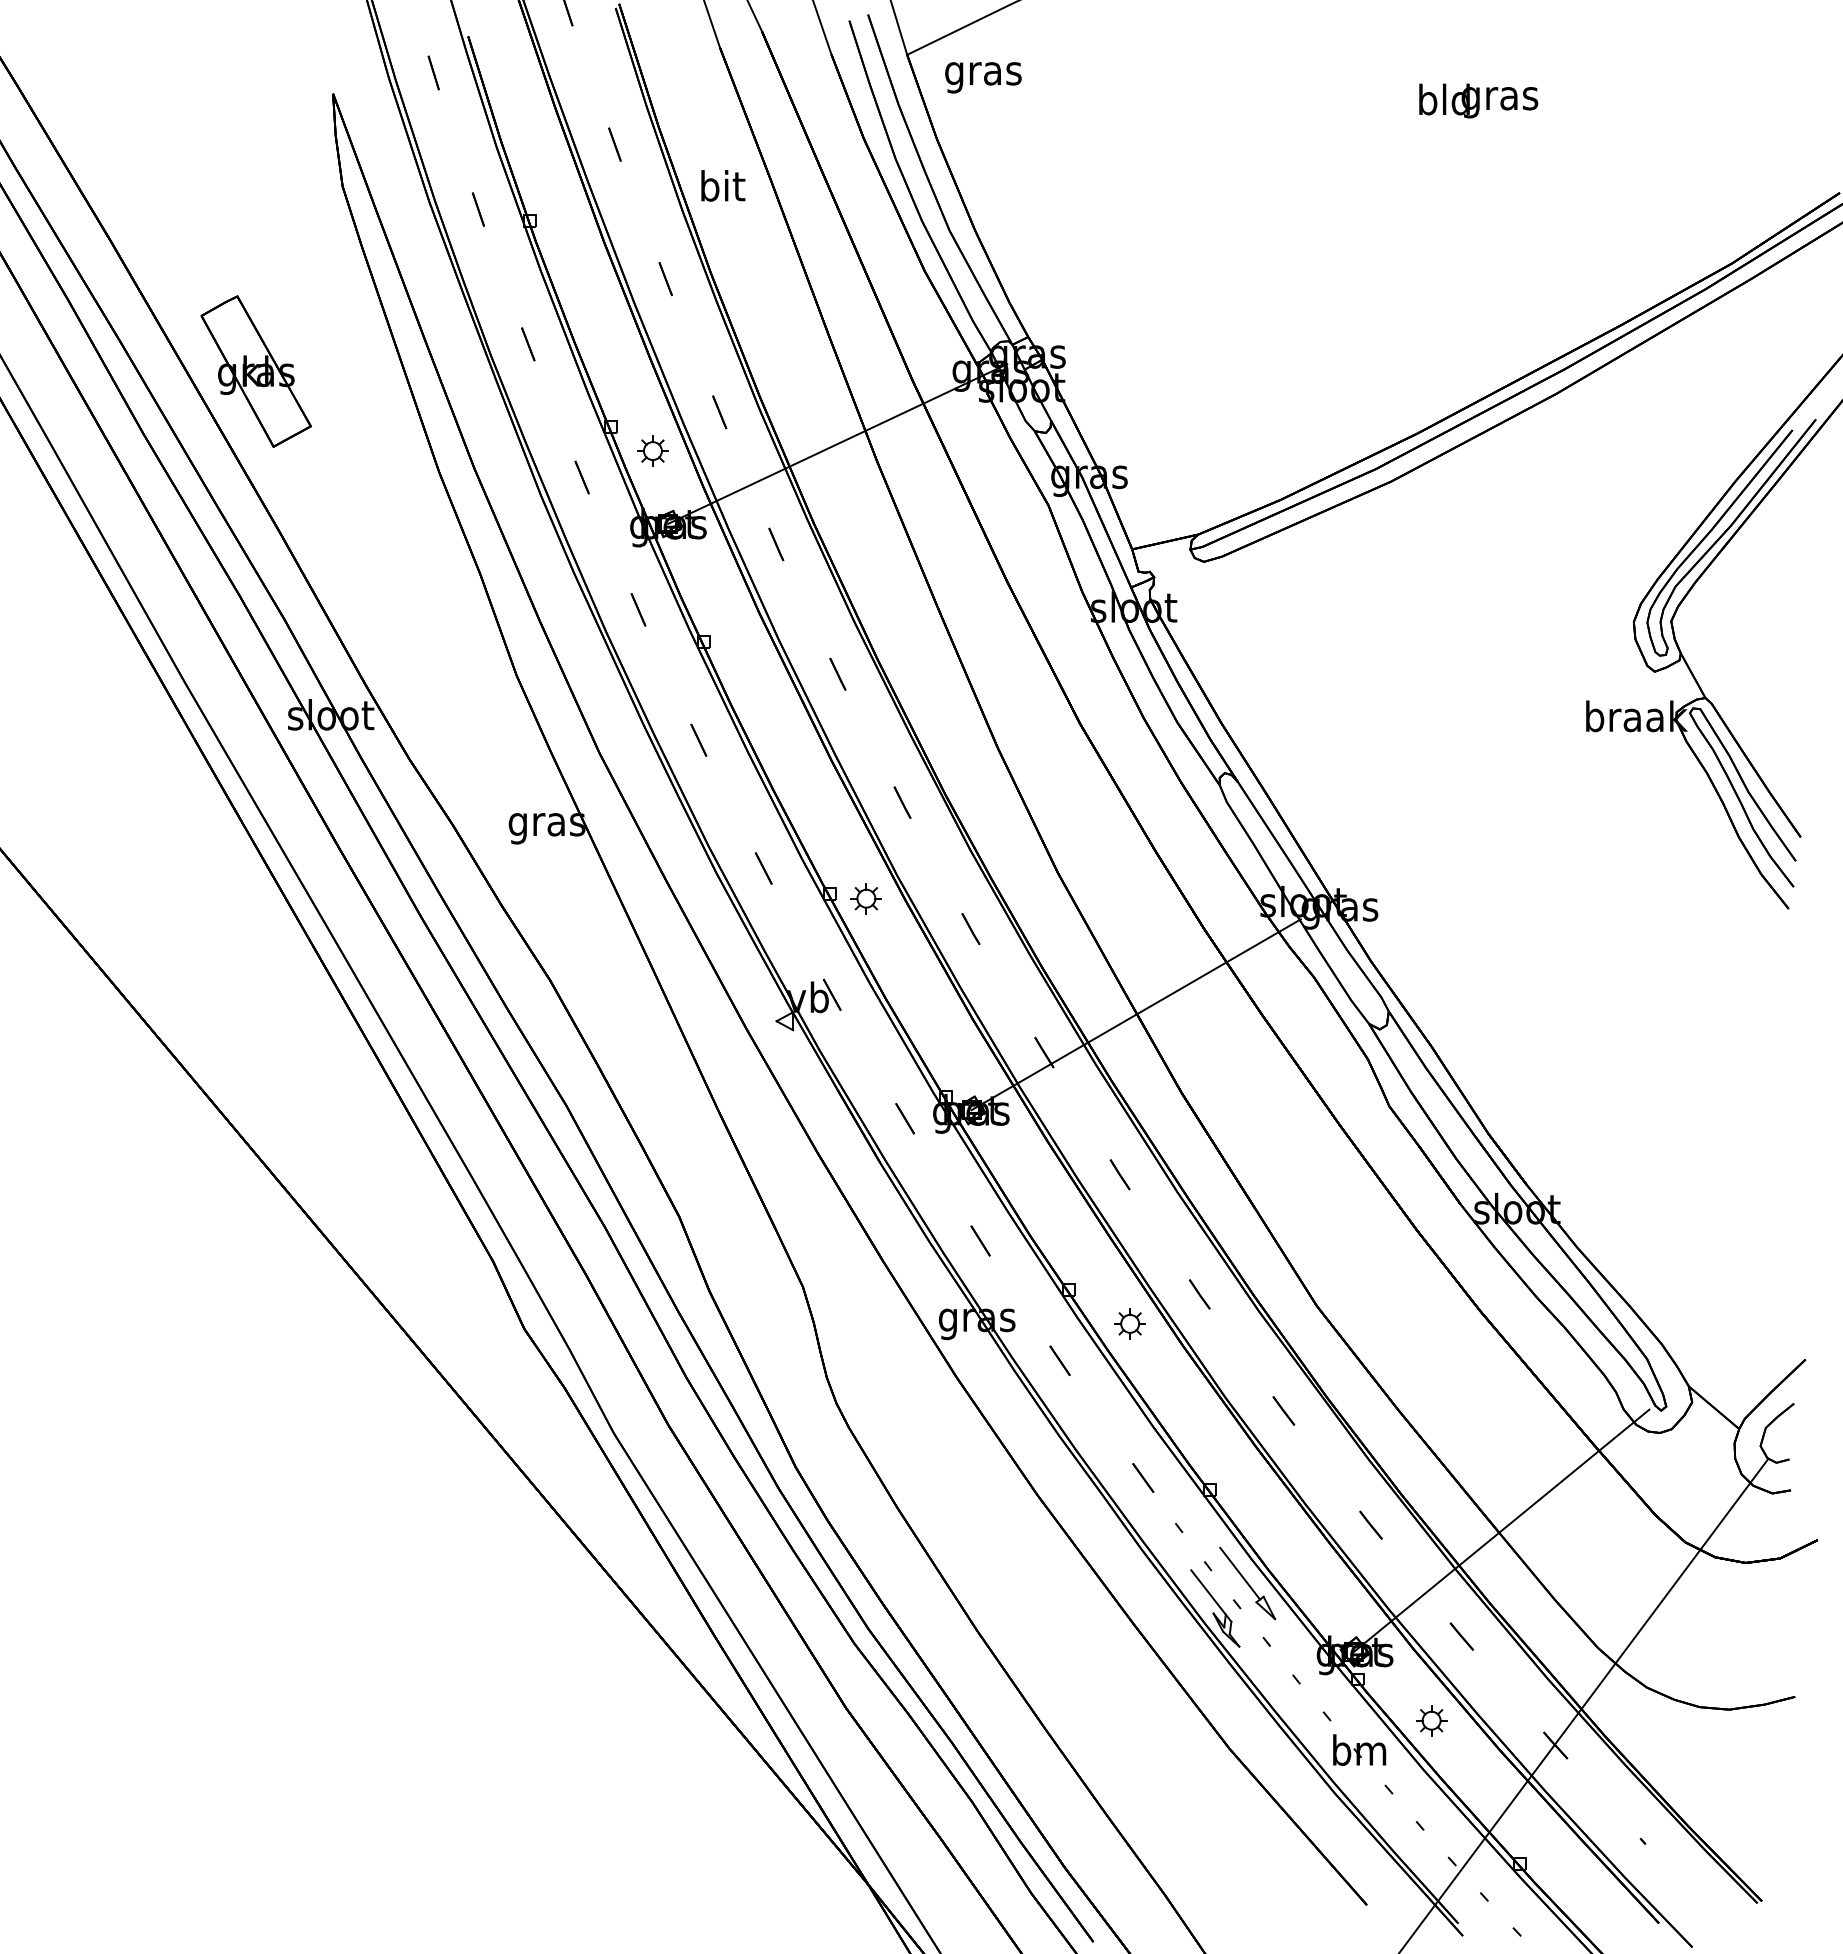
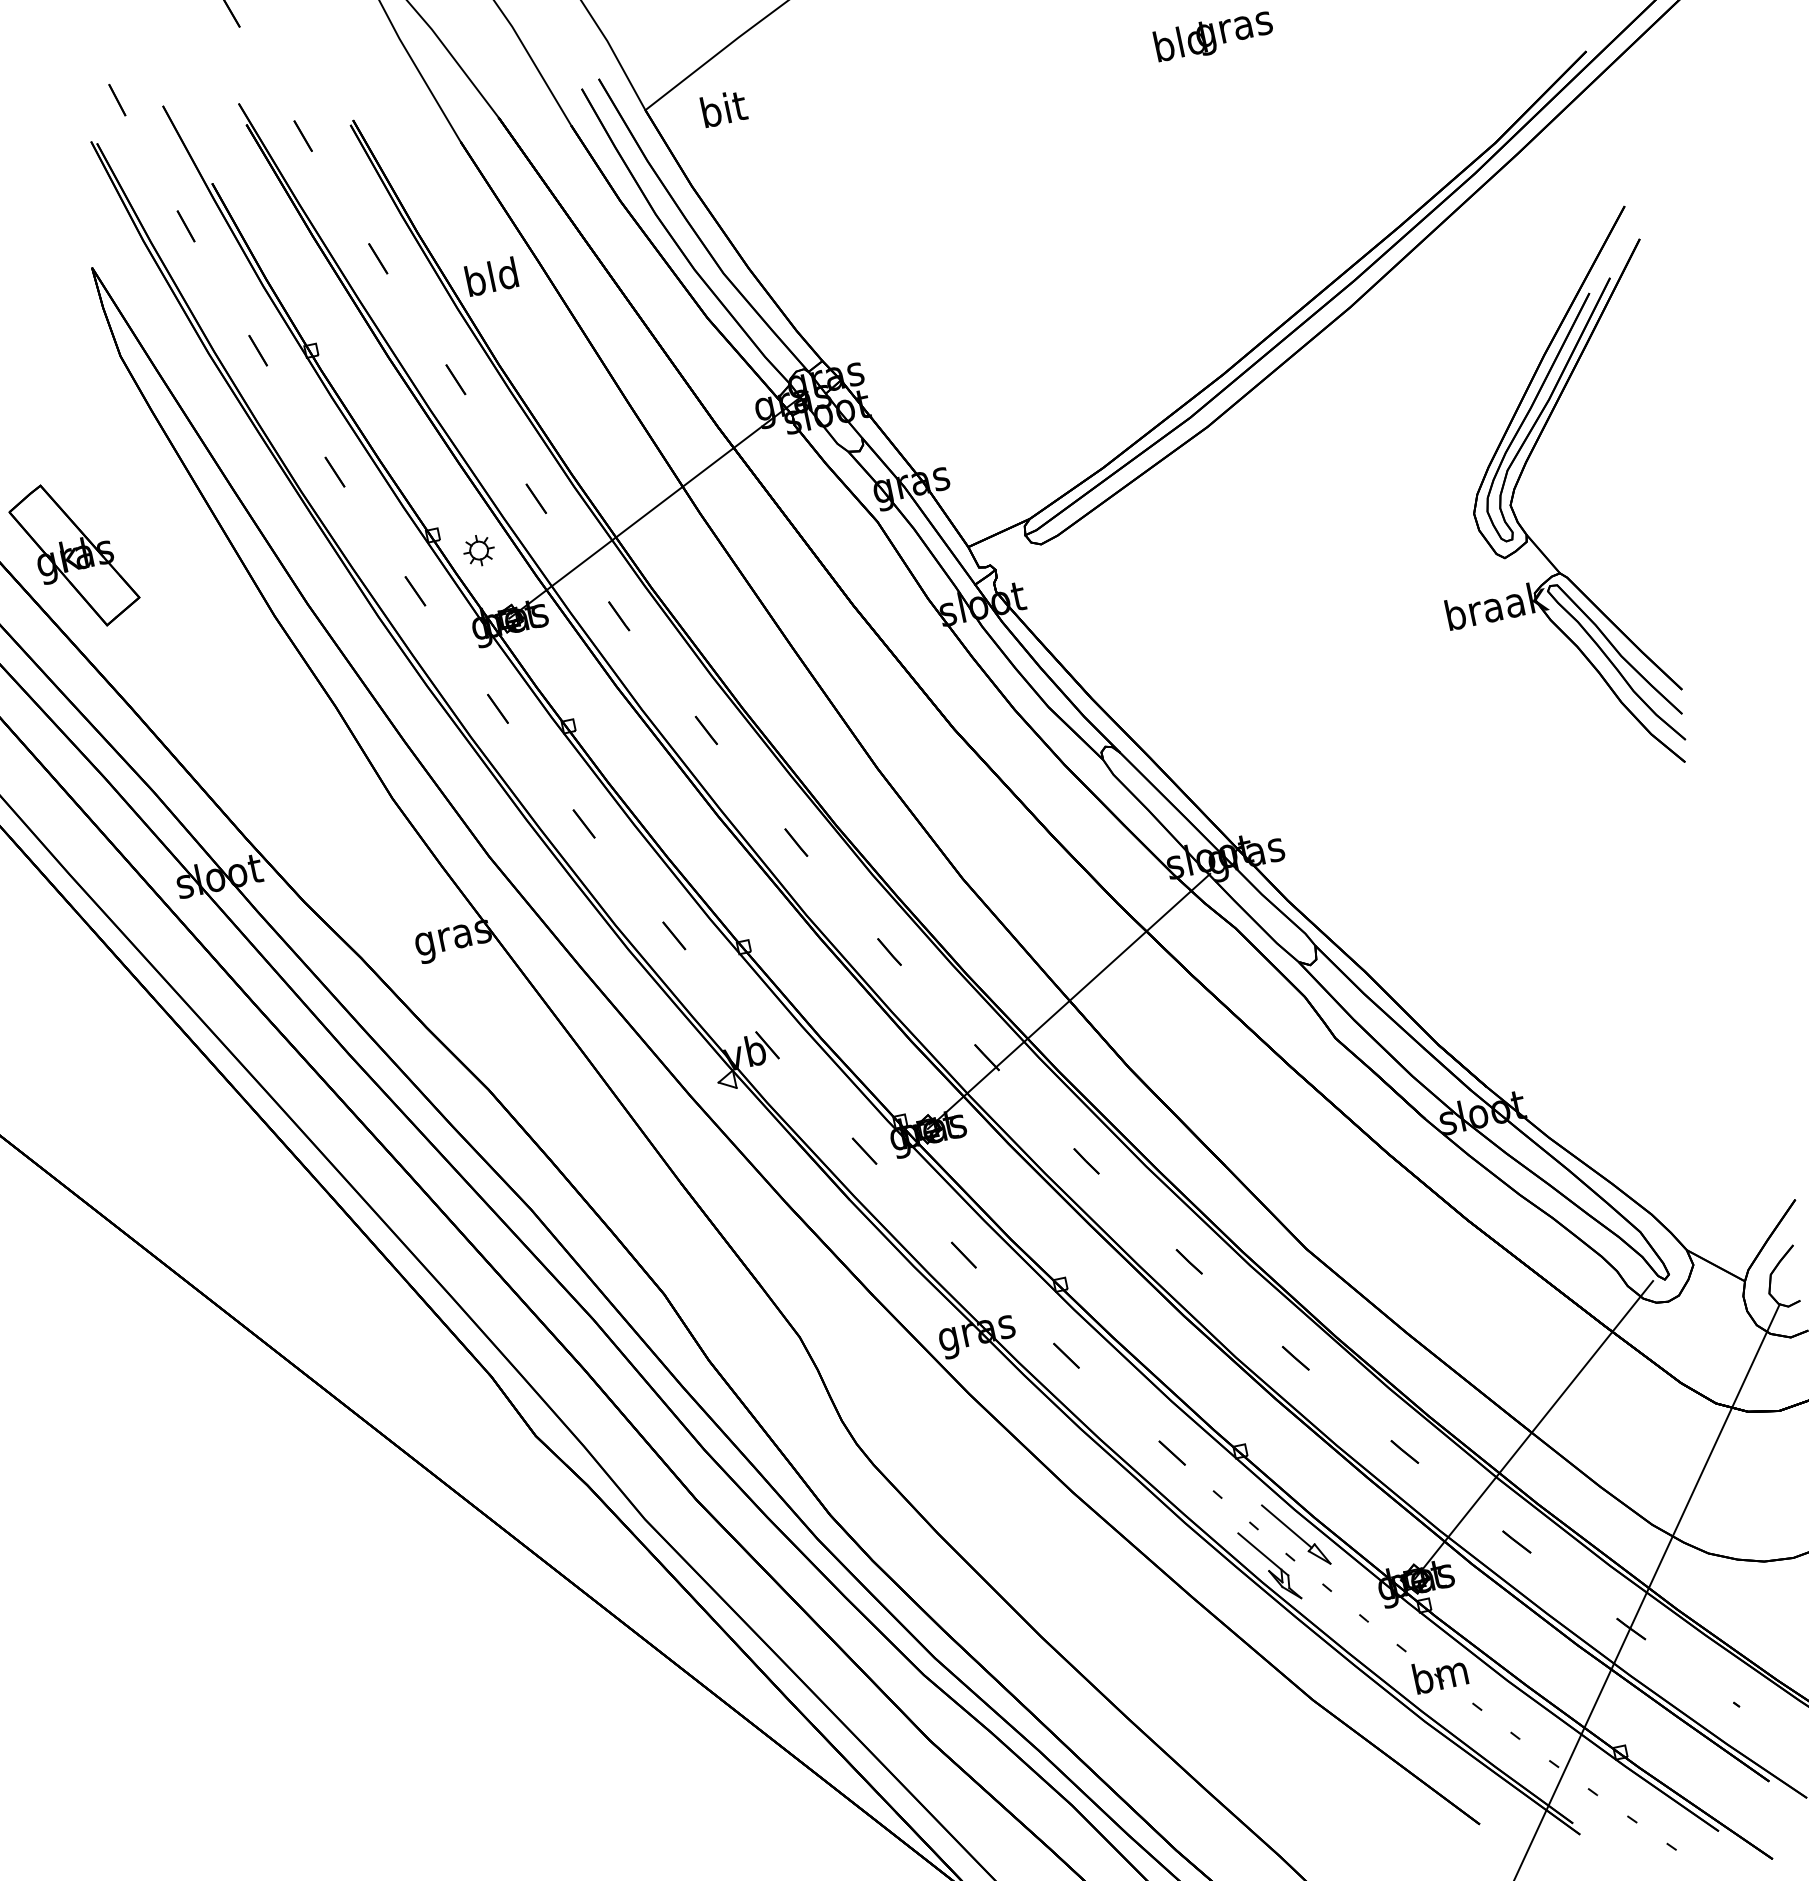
text: (983, 73) -> (723, 112), gras -> bit
text: (722, 185) -> (491, 276), bit -> bld
part: (865, 898) -> (780, 944), removed
part: (1129, 1323) -> (1126, 1304), removed
part: (1431, 1720) -> (1504, 1630), removed

